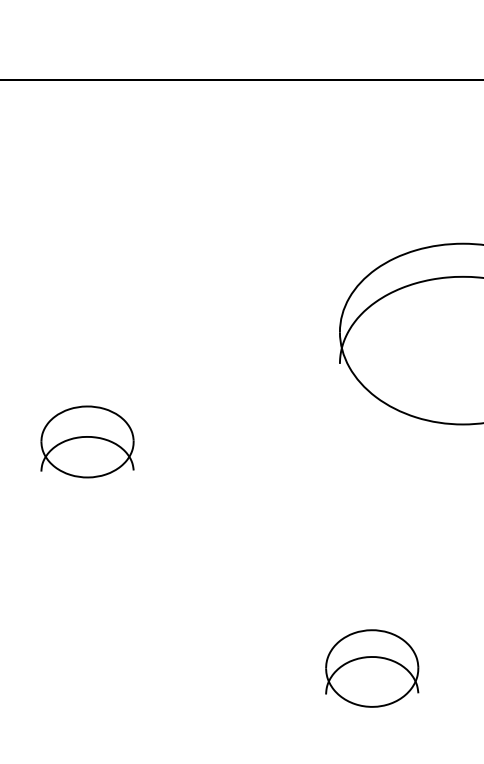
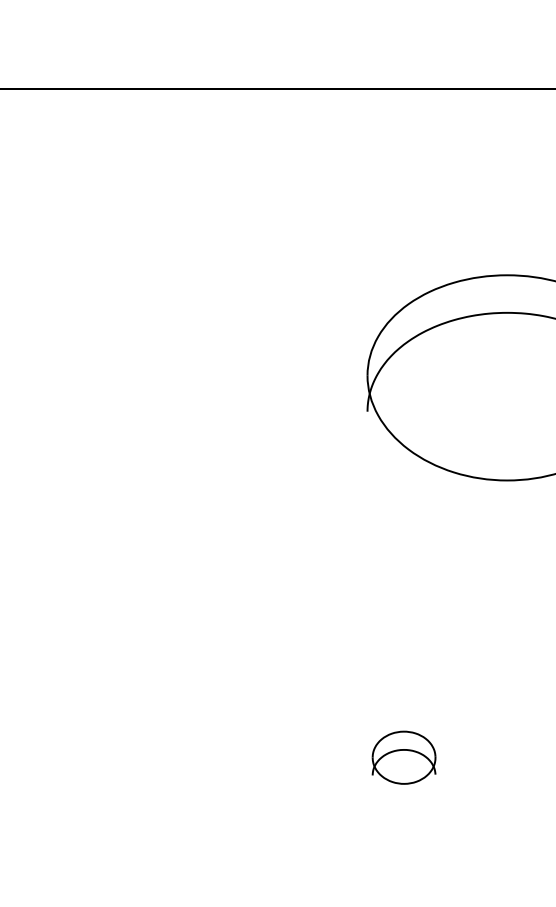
part: (87, 442) -> (80, 500), removed
part: (371, 668) -> (403, 757), size x0.6

